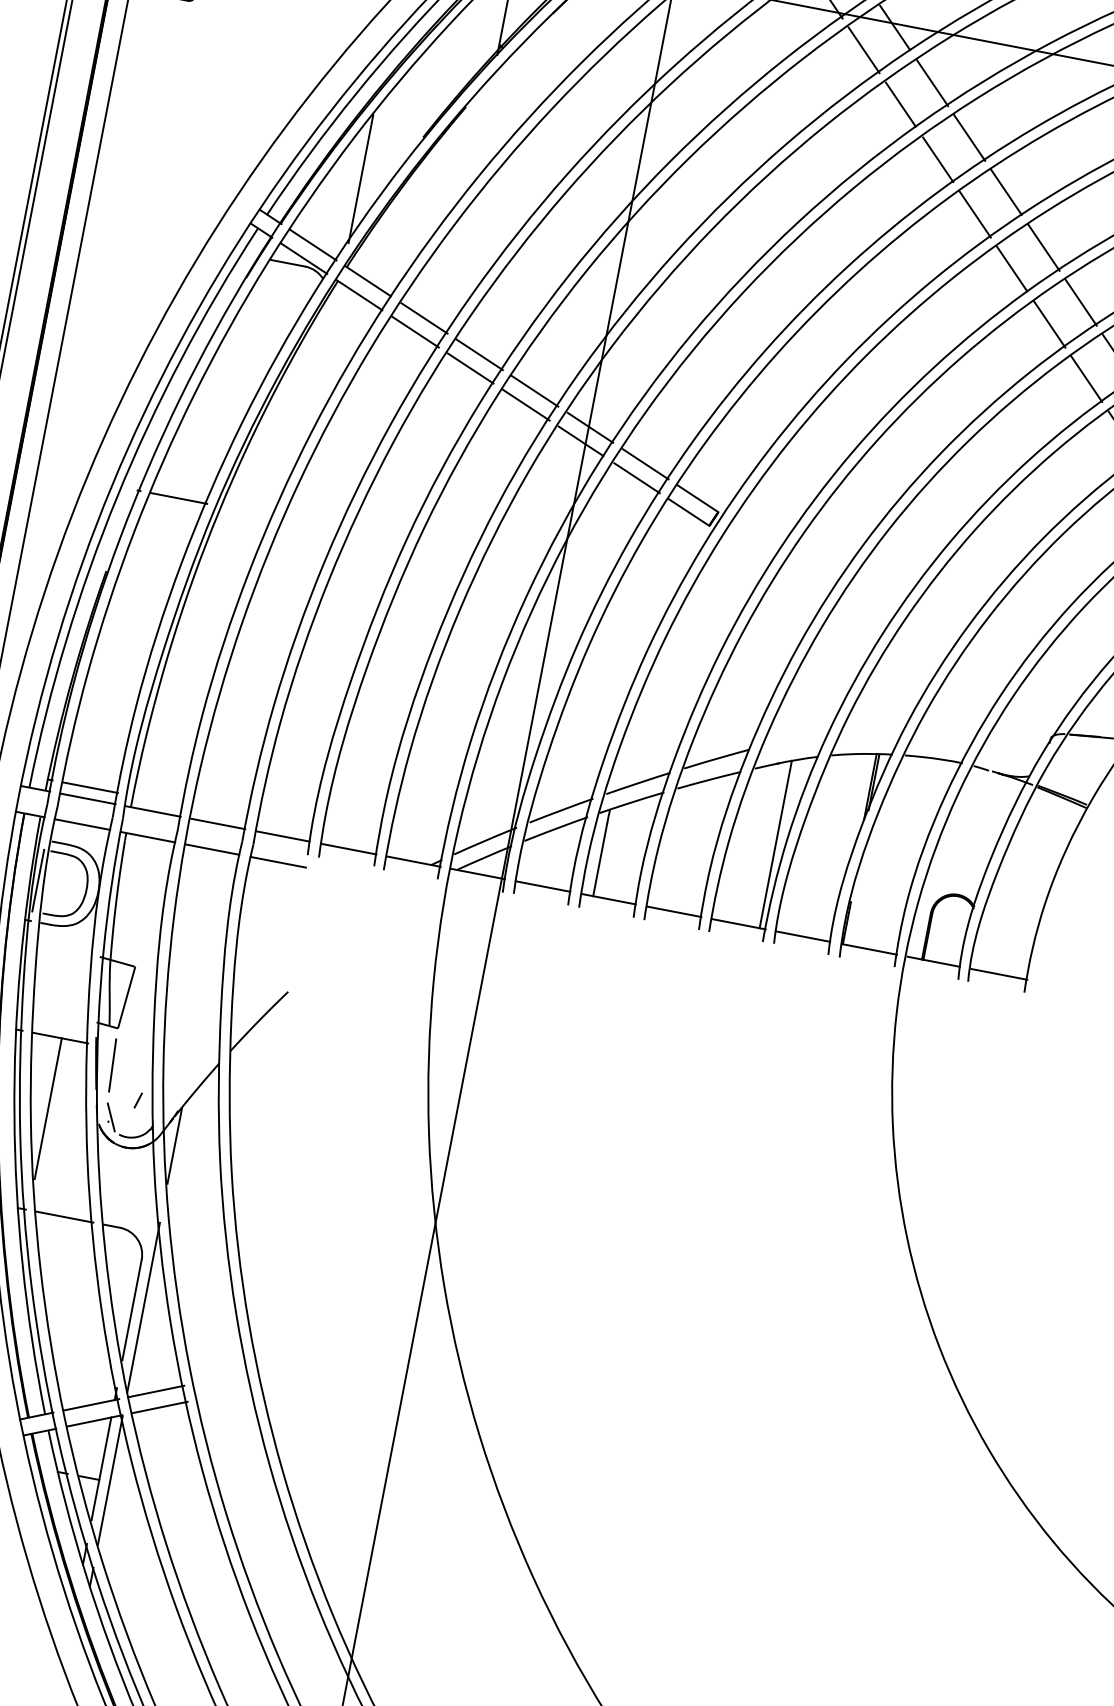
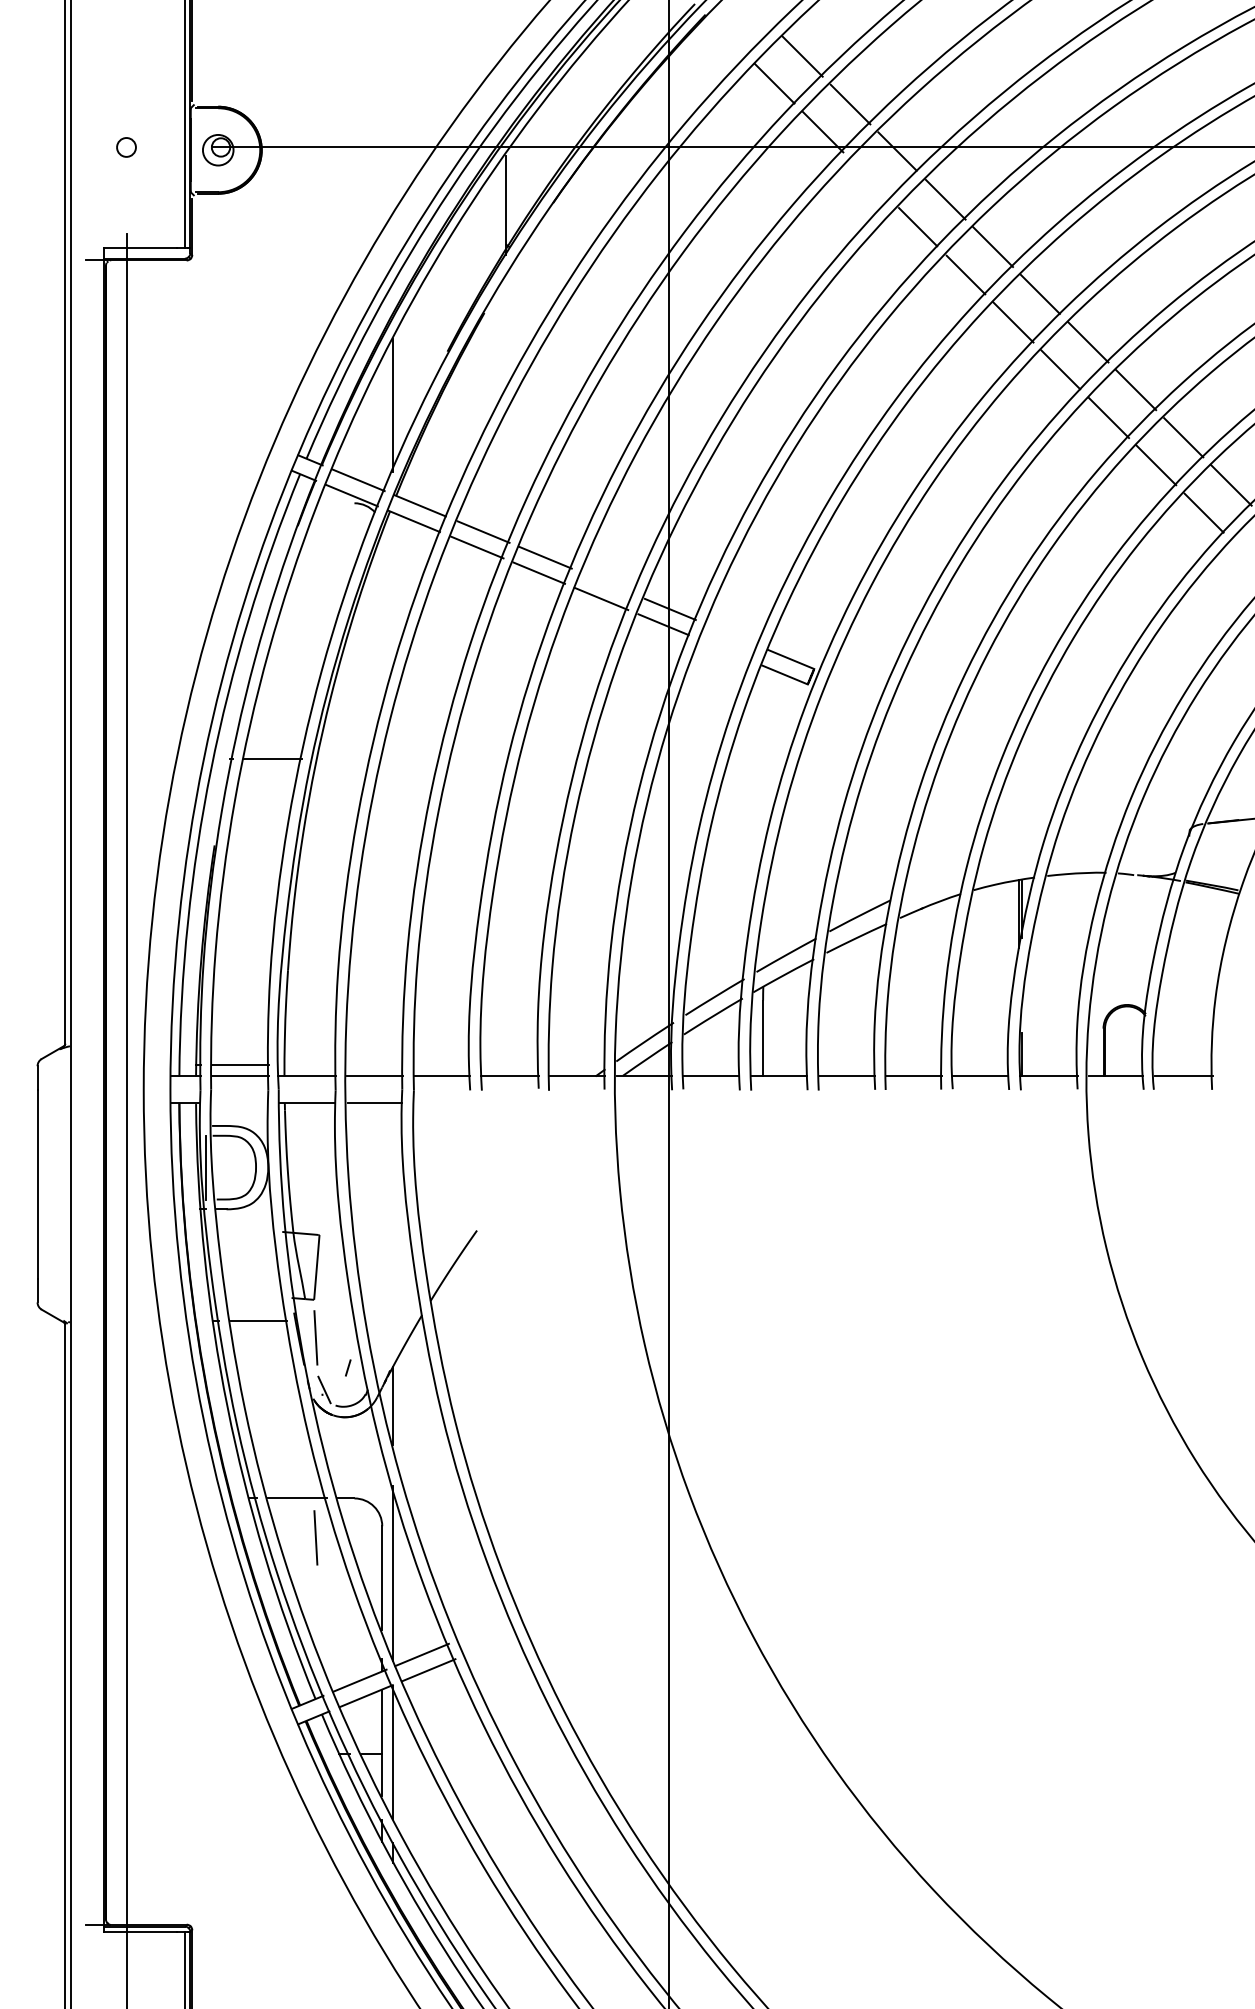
line: (863, 49) -> (870, 179), removed
line: (286, 263) -> (335, 503), removed
line: (534, 391) -> (607, 583), removed
line: (645, 463) -> (732, 634), removed
line: (637, 477) -> (726, 650), removed
line: (82, 824) -> (239, 1103), removed
line: (775, 844) -> (935, 989), removed
line: (277, 862) -> (441, 1103), removed
line: (47, 1108) -> (259, 1393), removed
line: (75, 1258) -> (315, 1537), added

